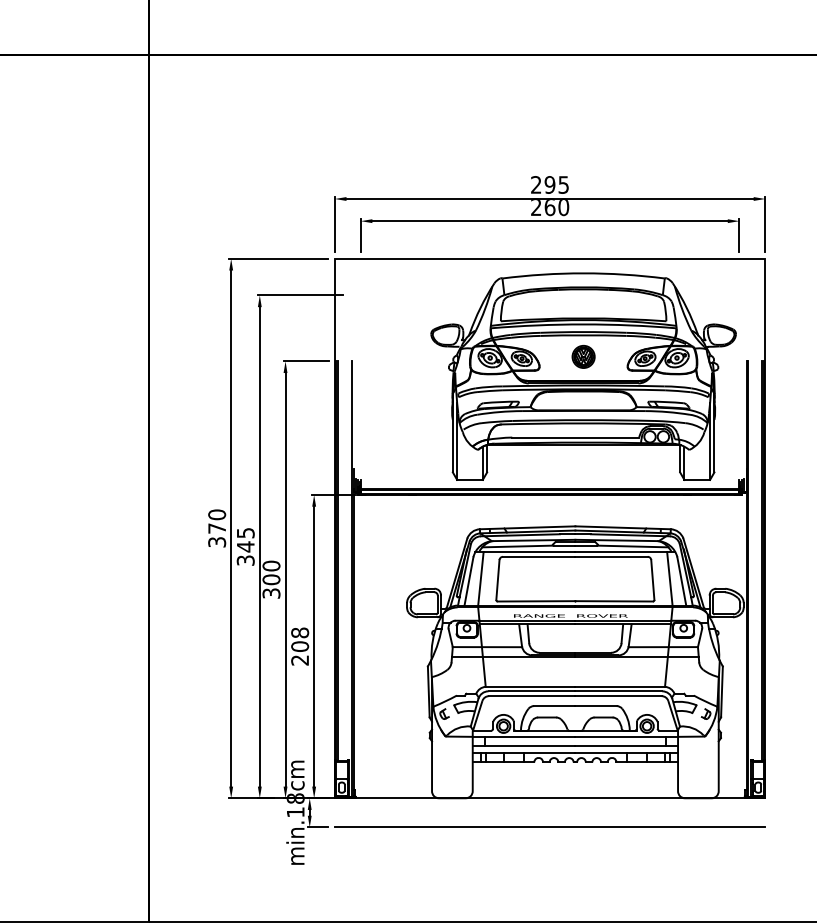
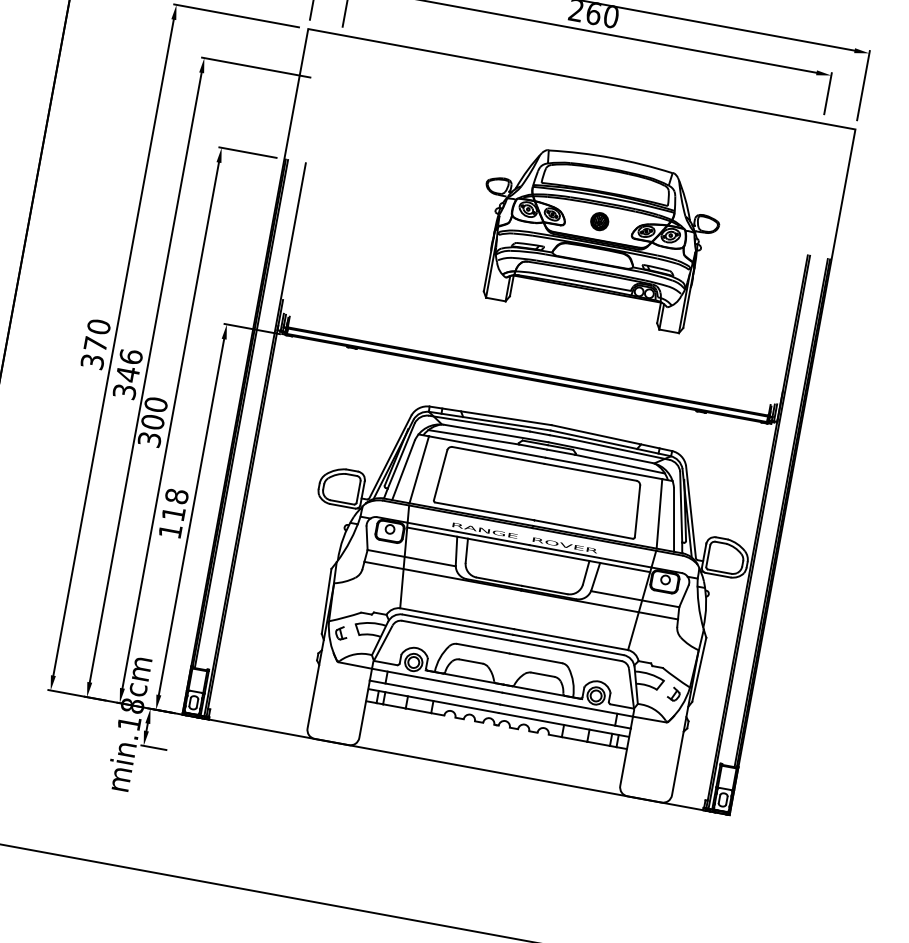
part: (583, 376) -> (596, 236), size x0.6
text: (245, 532) -> (130, 355), 345 -> 346
text: (300, 653) -> (172, 522), 208 -> 118
line: (549, 827) -> (448, 801), removed

